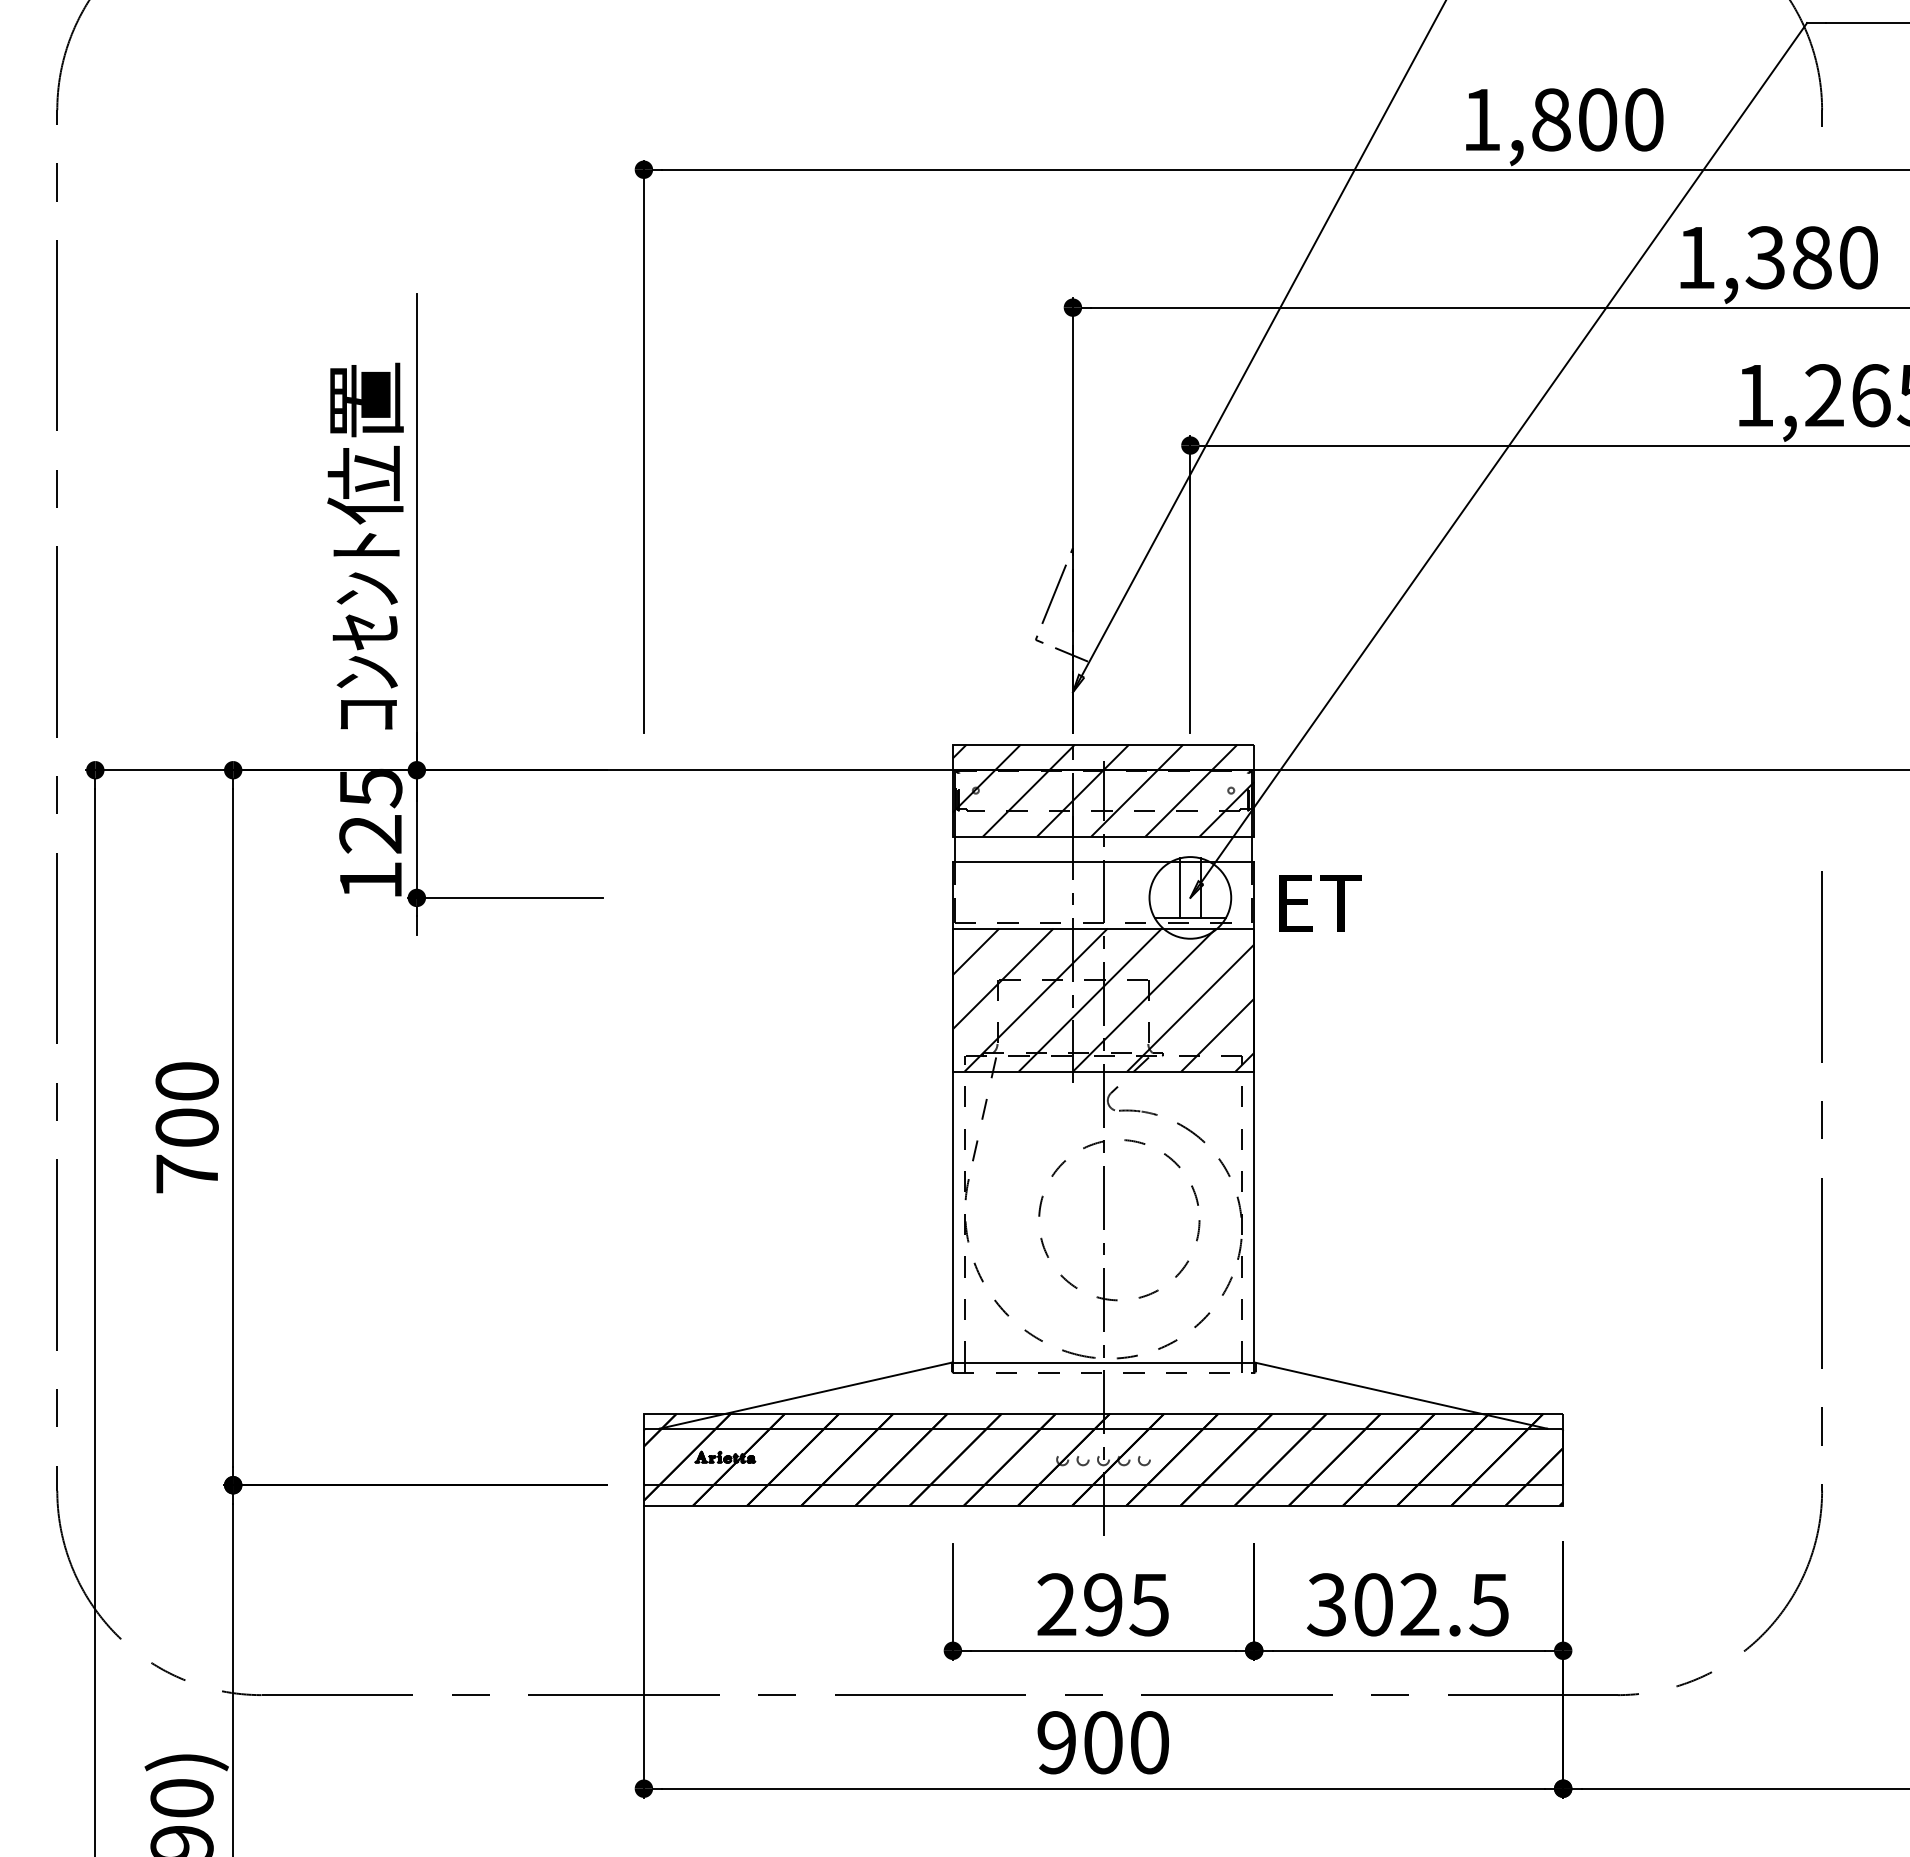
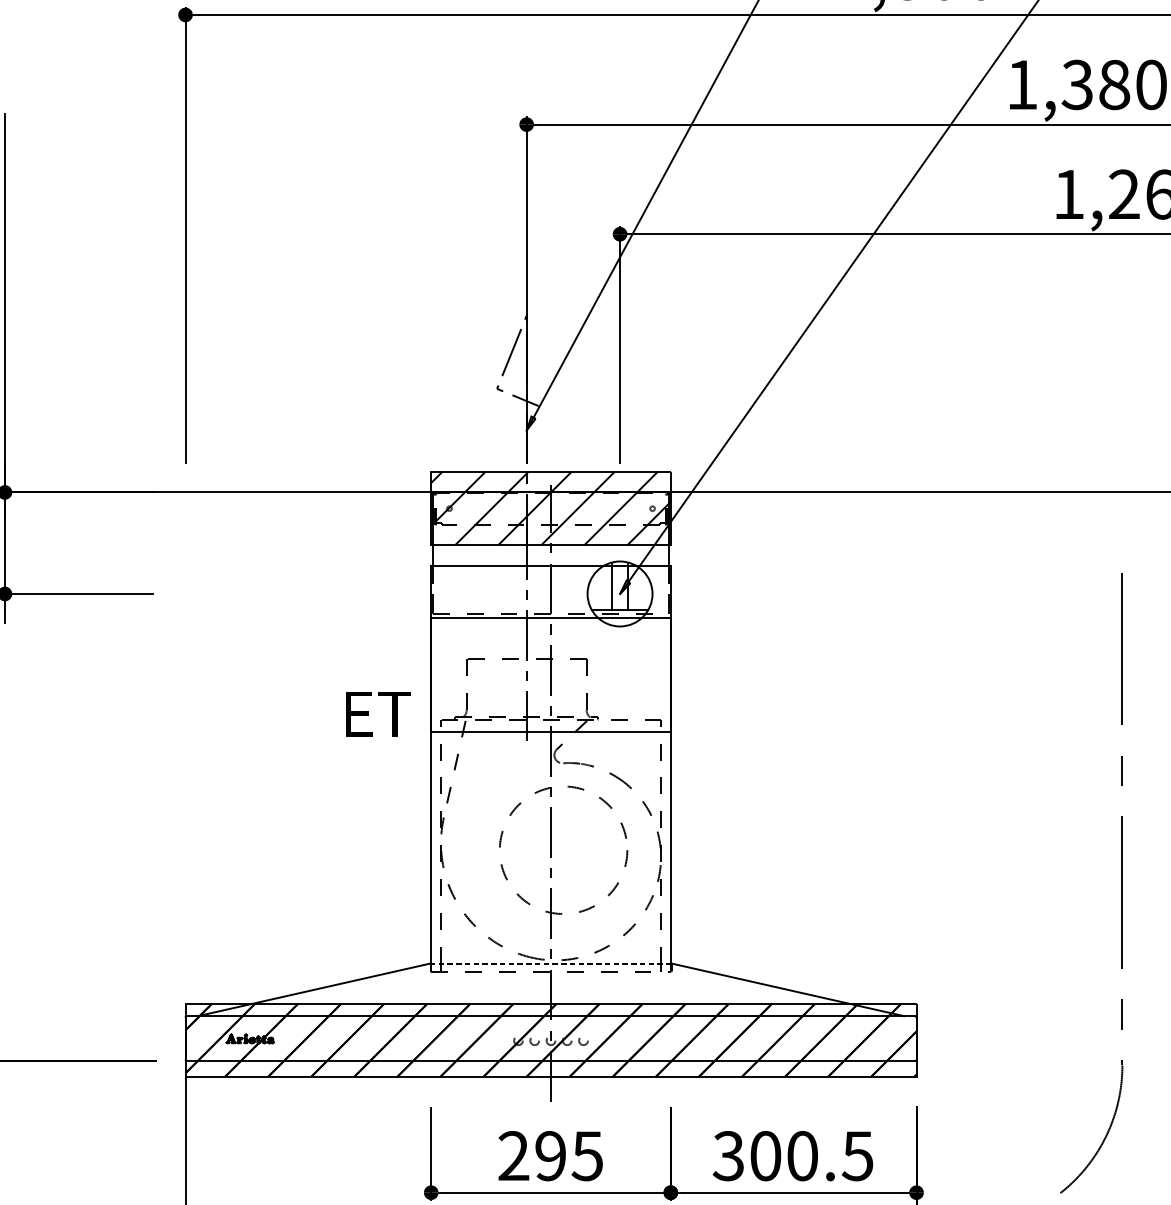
text: (1320, 903) -> (378, 714), moved
hatch: (1103, 999) -> (550, 674), removed
line: (1103, 1362) -> (550, 963), solid -> dashed
text: (1419, 1604) -> (802, 1155), 302.5 -> 300.5

